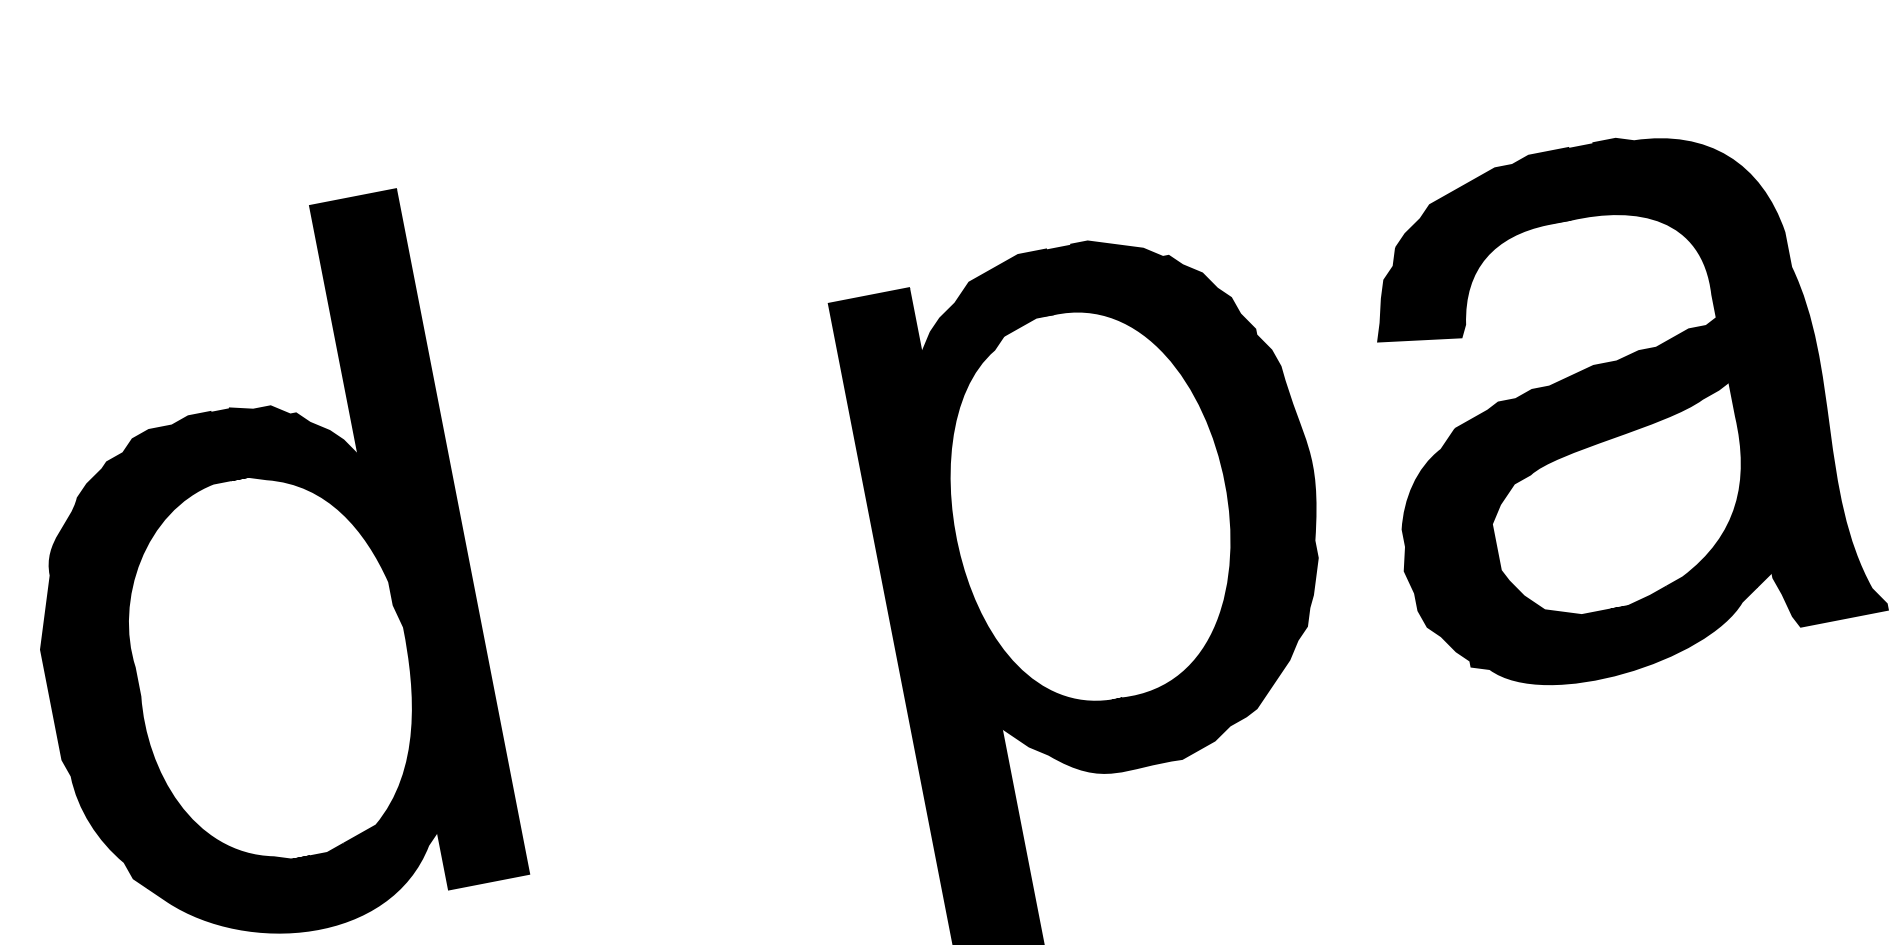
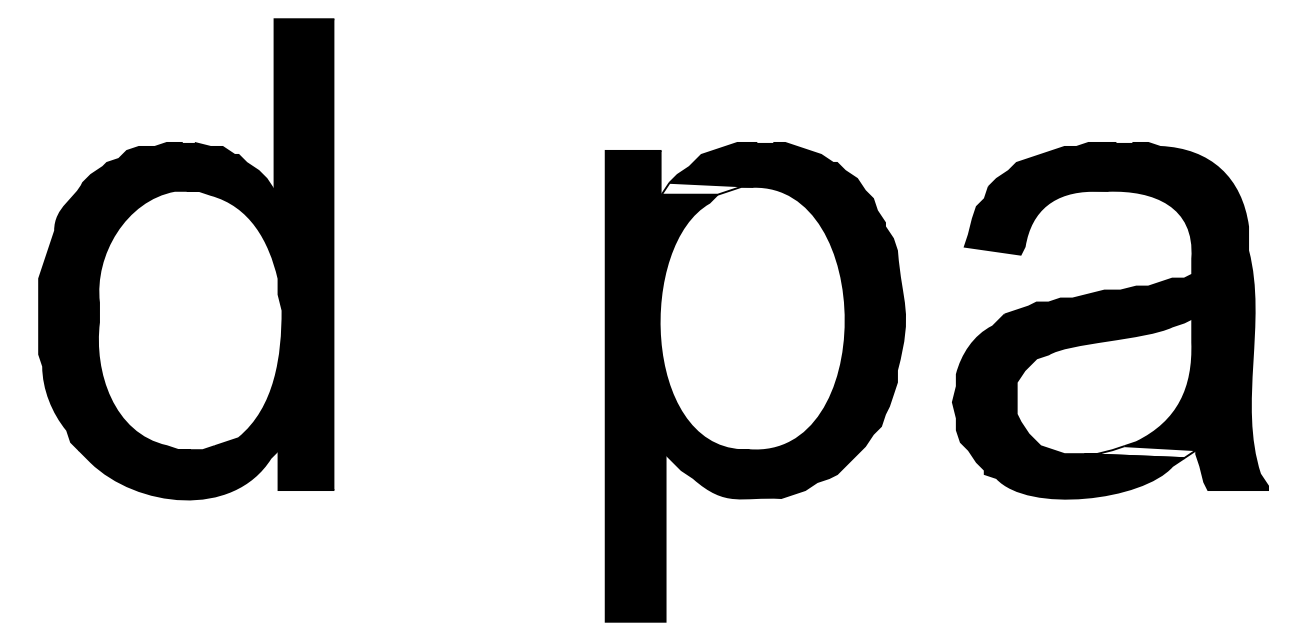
fill: (987, 329) -> (707, 188), removed
fill: (1691, 591) -> (1140, 452), removed

